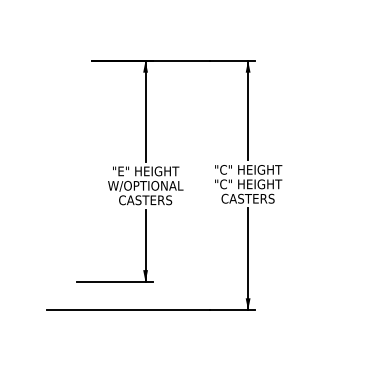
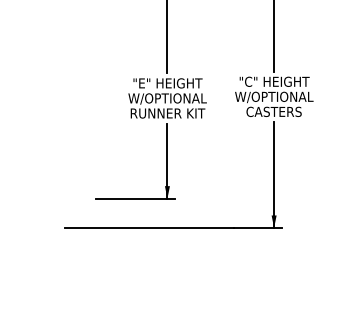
text: (247, 184) -> (273, 97), "C" HEIGHT -> W/OPTIONAL
text: (145, 200) -> (167, 113), CASTERS -> RUNNER KIT

